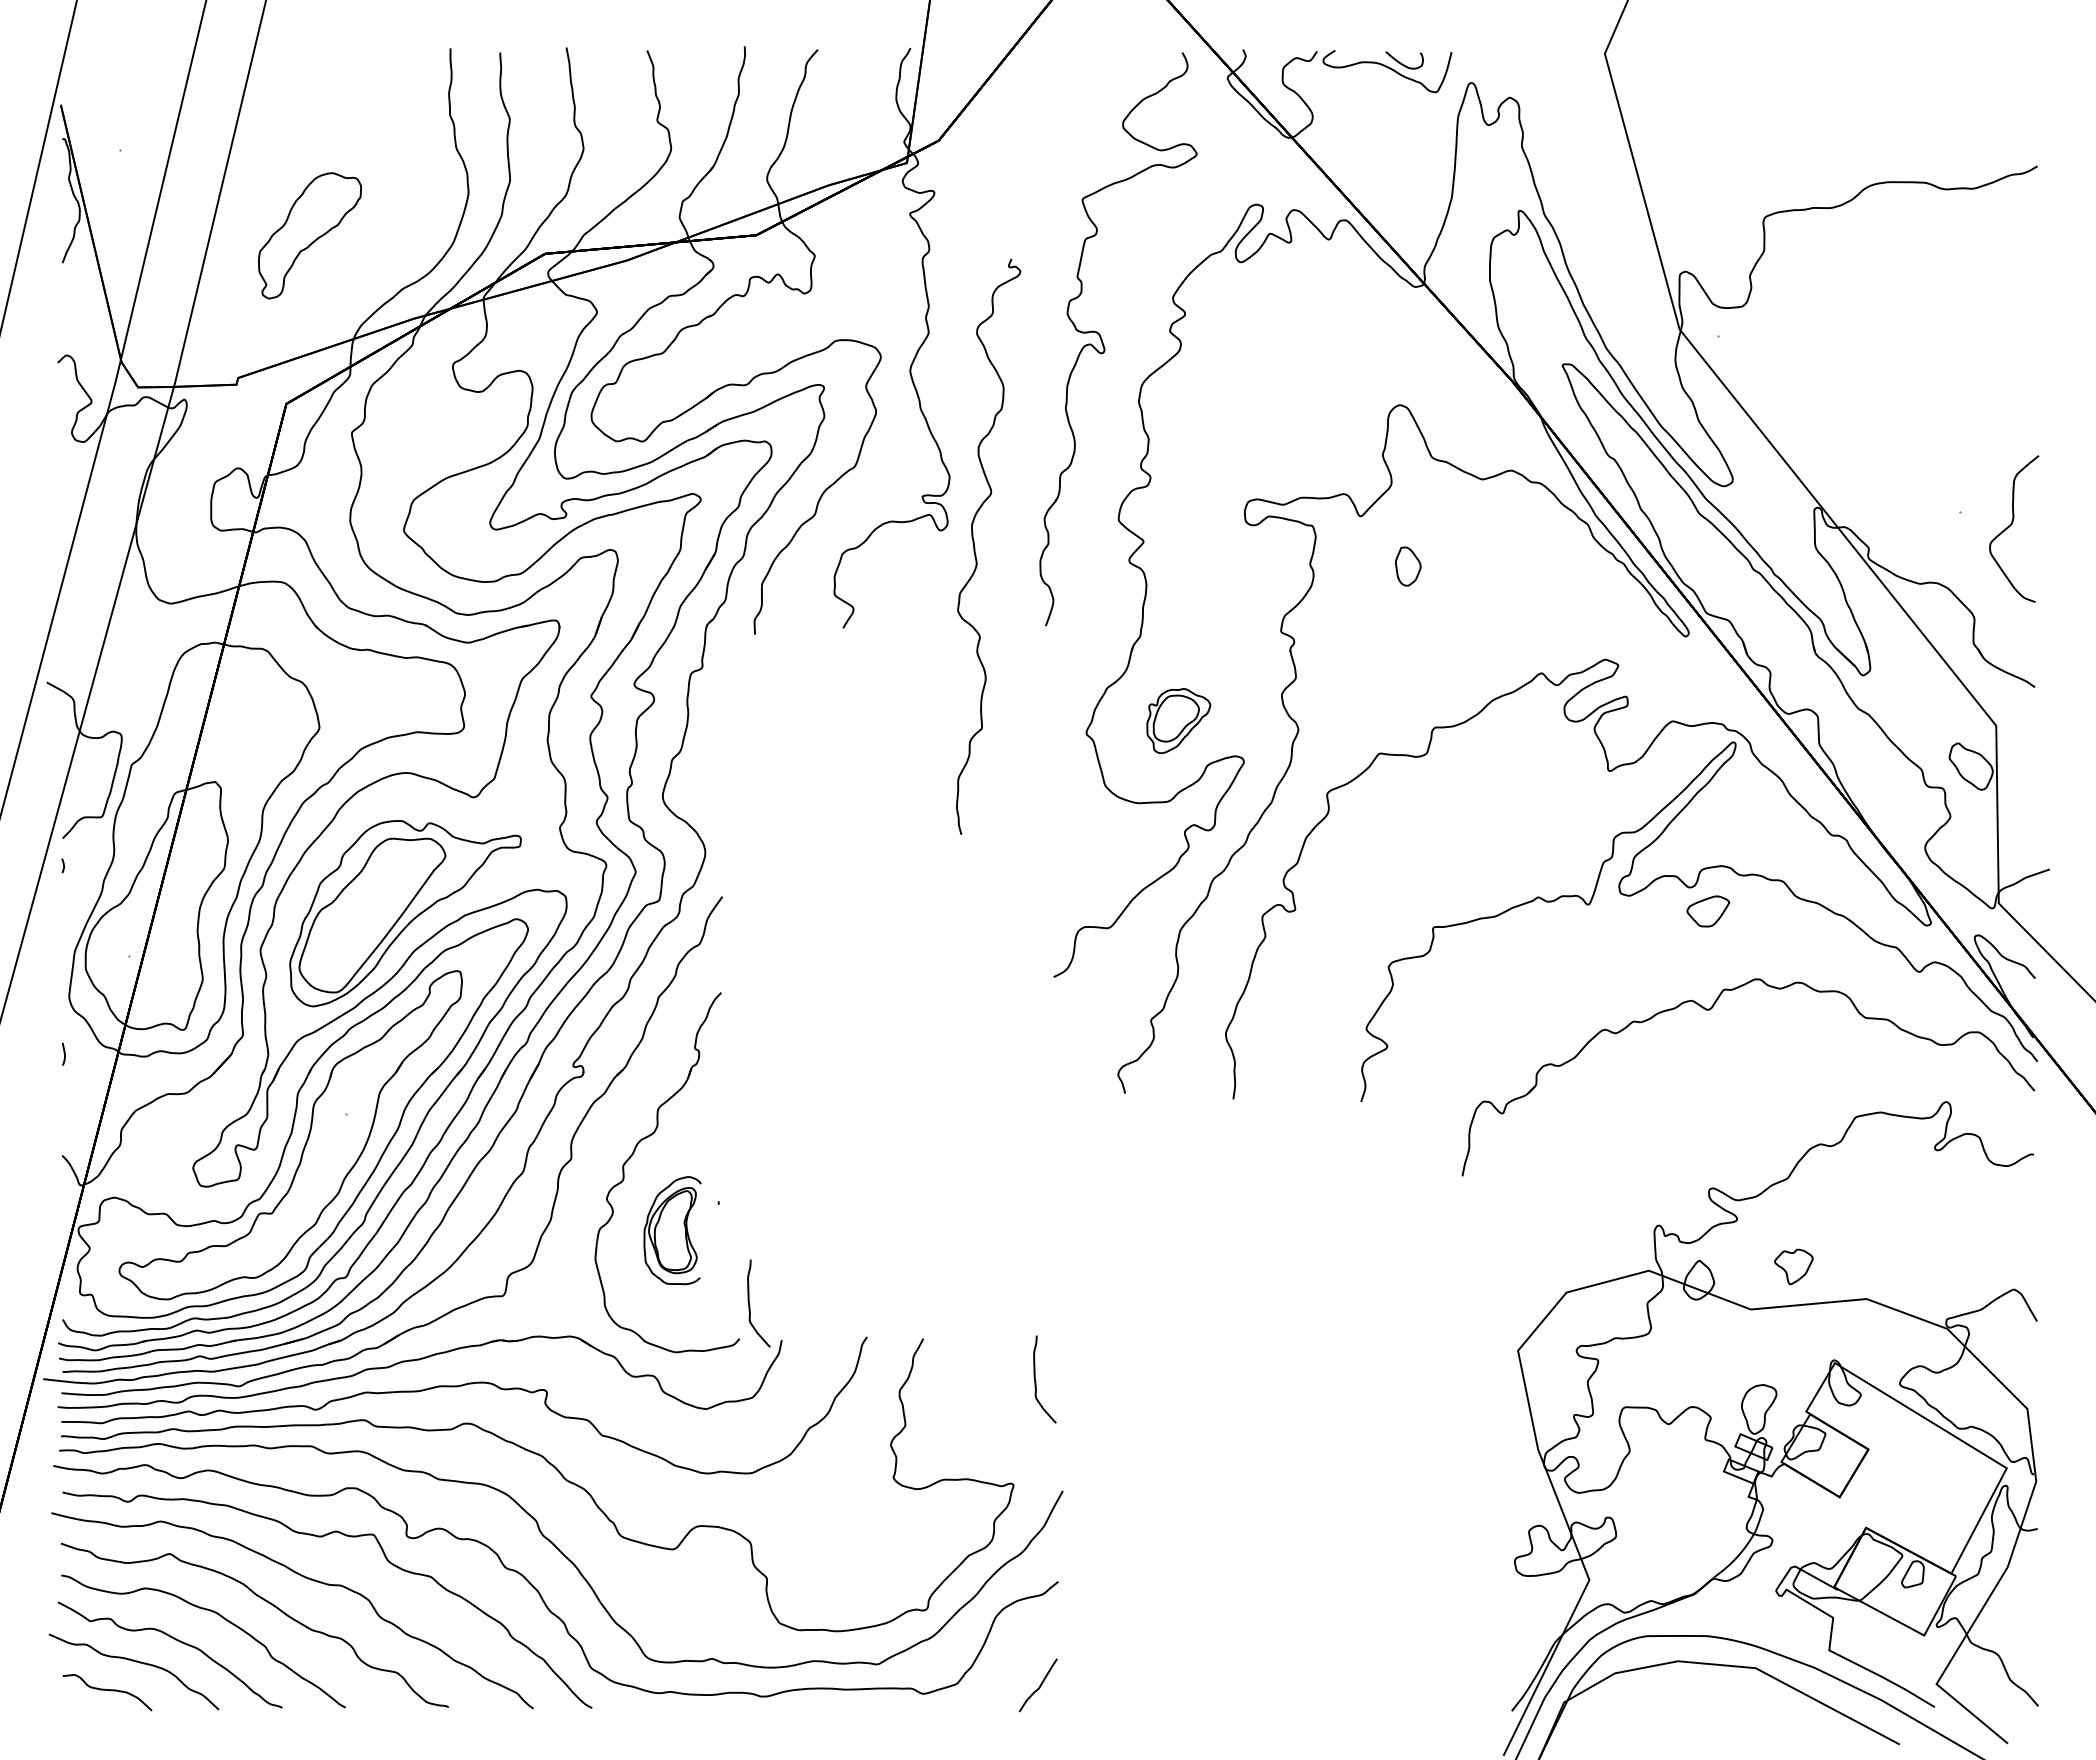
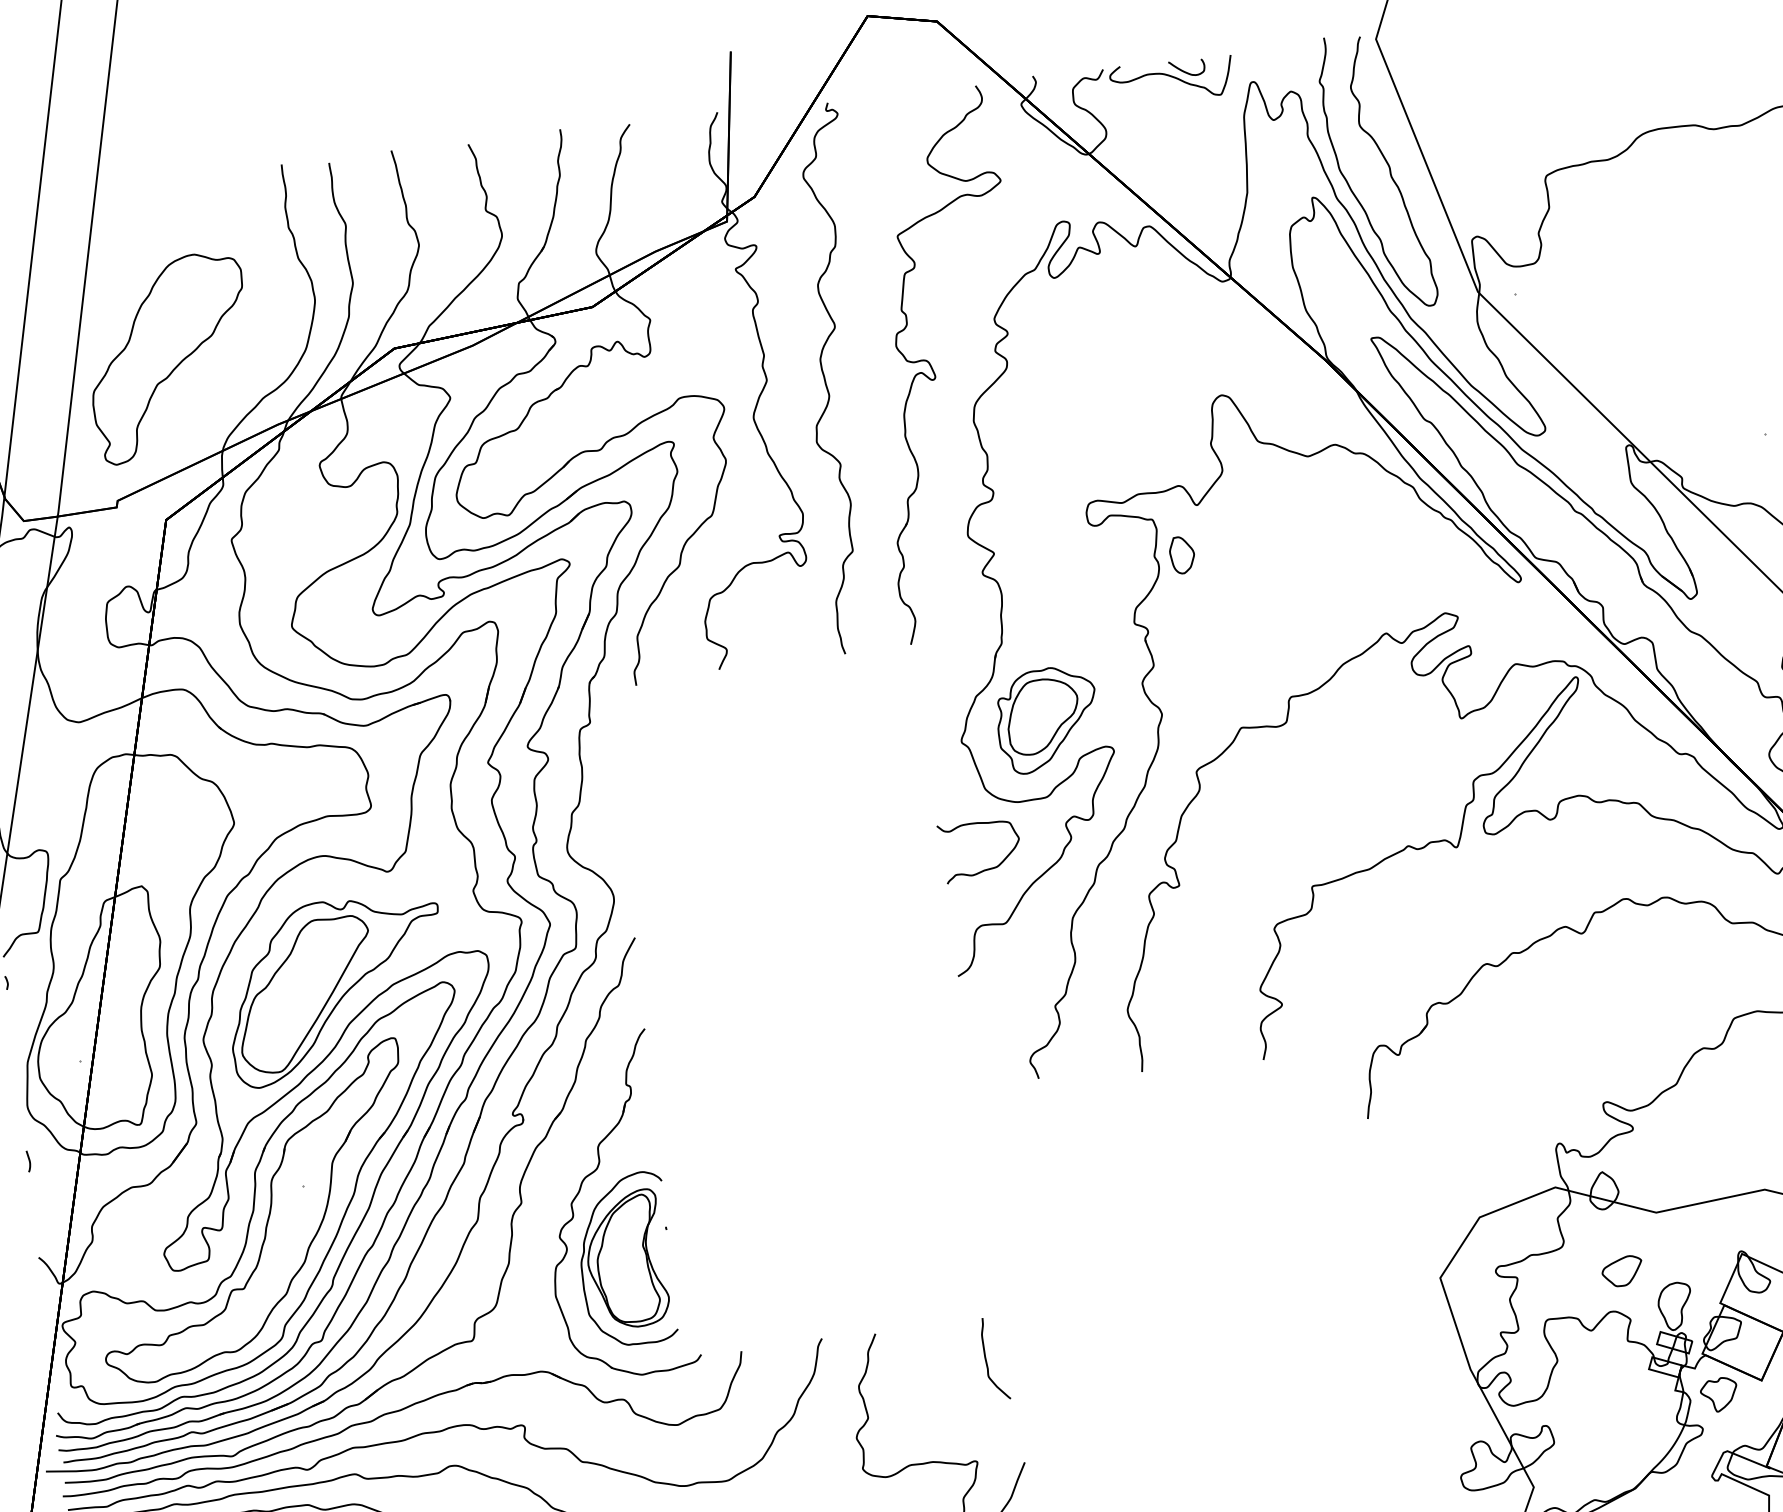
curve: (1601, 187) -> (1387, 166), added
part: (309, 235) -> (169, 357), size x1.67
curve: (975, 547) -> (826, 380), moved
part: (1408, 566) -> (1182, 555), moved
part: (1178, 720) -> (1047, 719), size x1.67
curve: (1096, 868) -> (986, 868), added
part: (1708, 911) -> (1622, 1271), moved
part: (672, 1230) -> (625, 1259), size x1.67
part: (1793, 1266) -> (1718, 1394), moved
curve: (750, 1305) -> (707, 1321), removed

